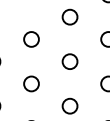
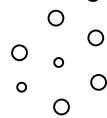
circle: (31, 39) -> (19, 52), moved
circle: (69, 61) -> (58, 62), size x0.6
circle: (31, 83) -> (21, 86), size x0.6

